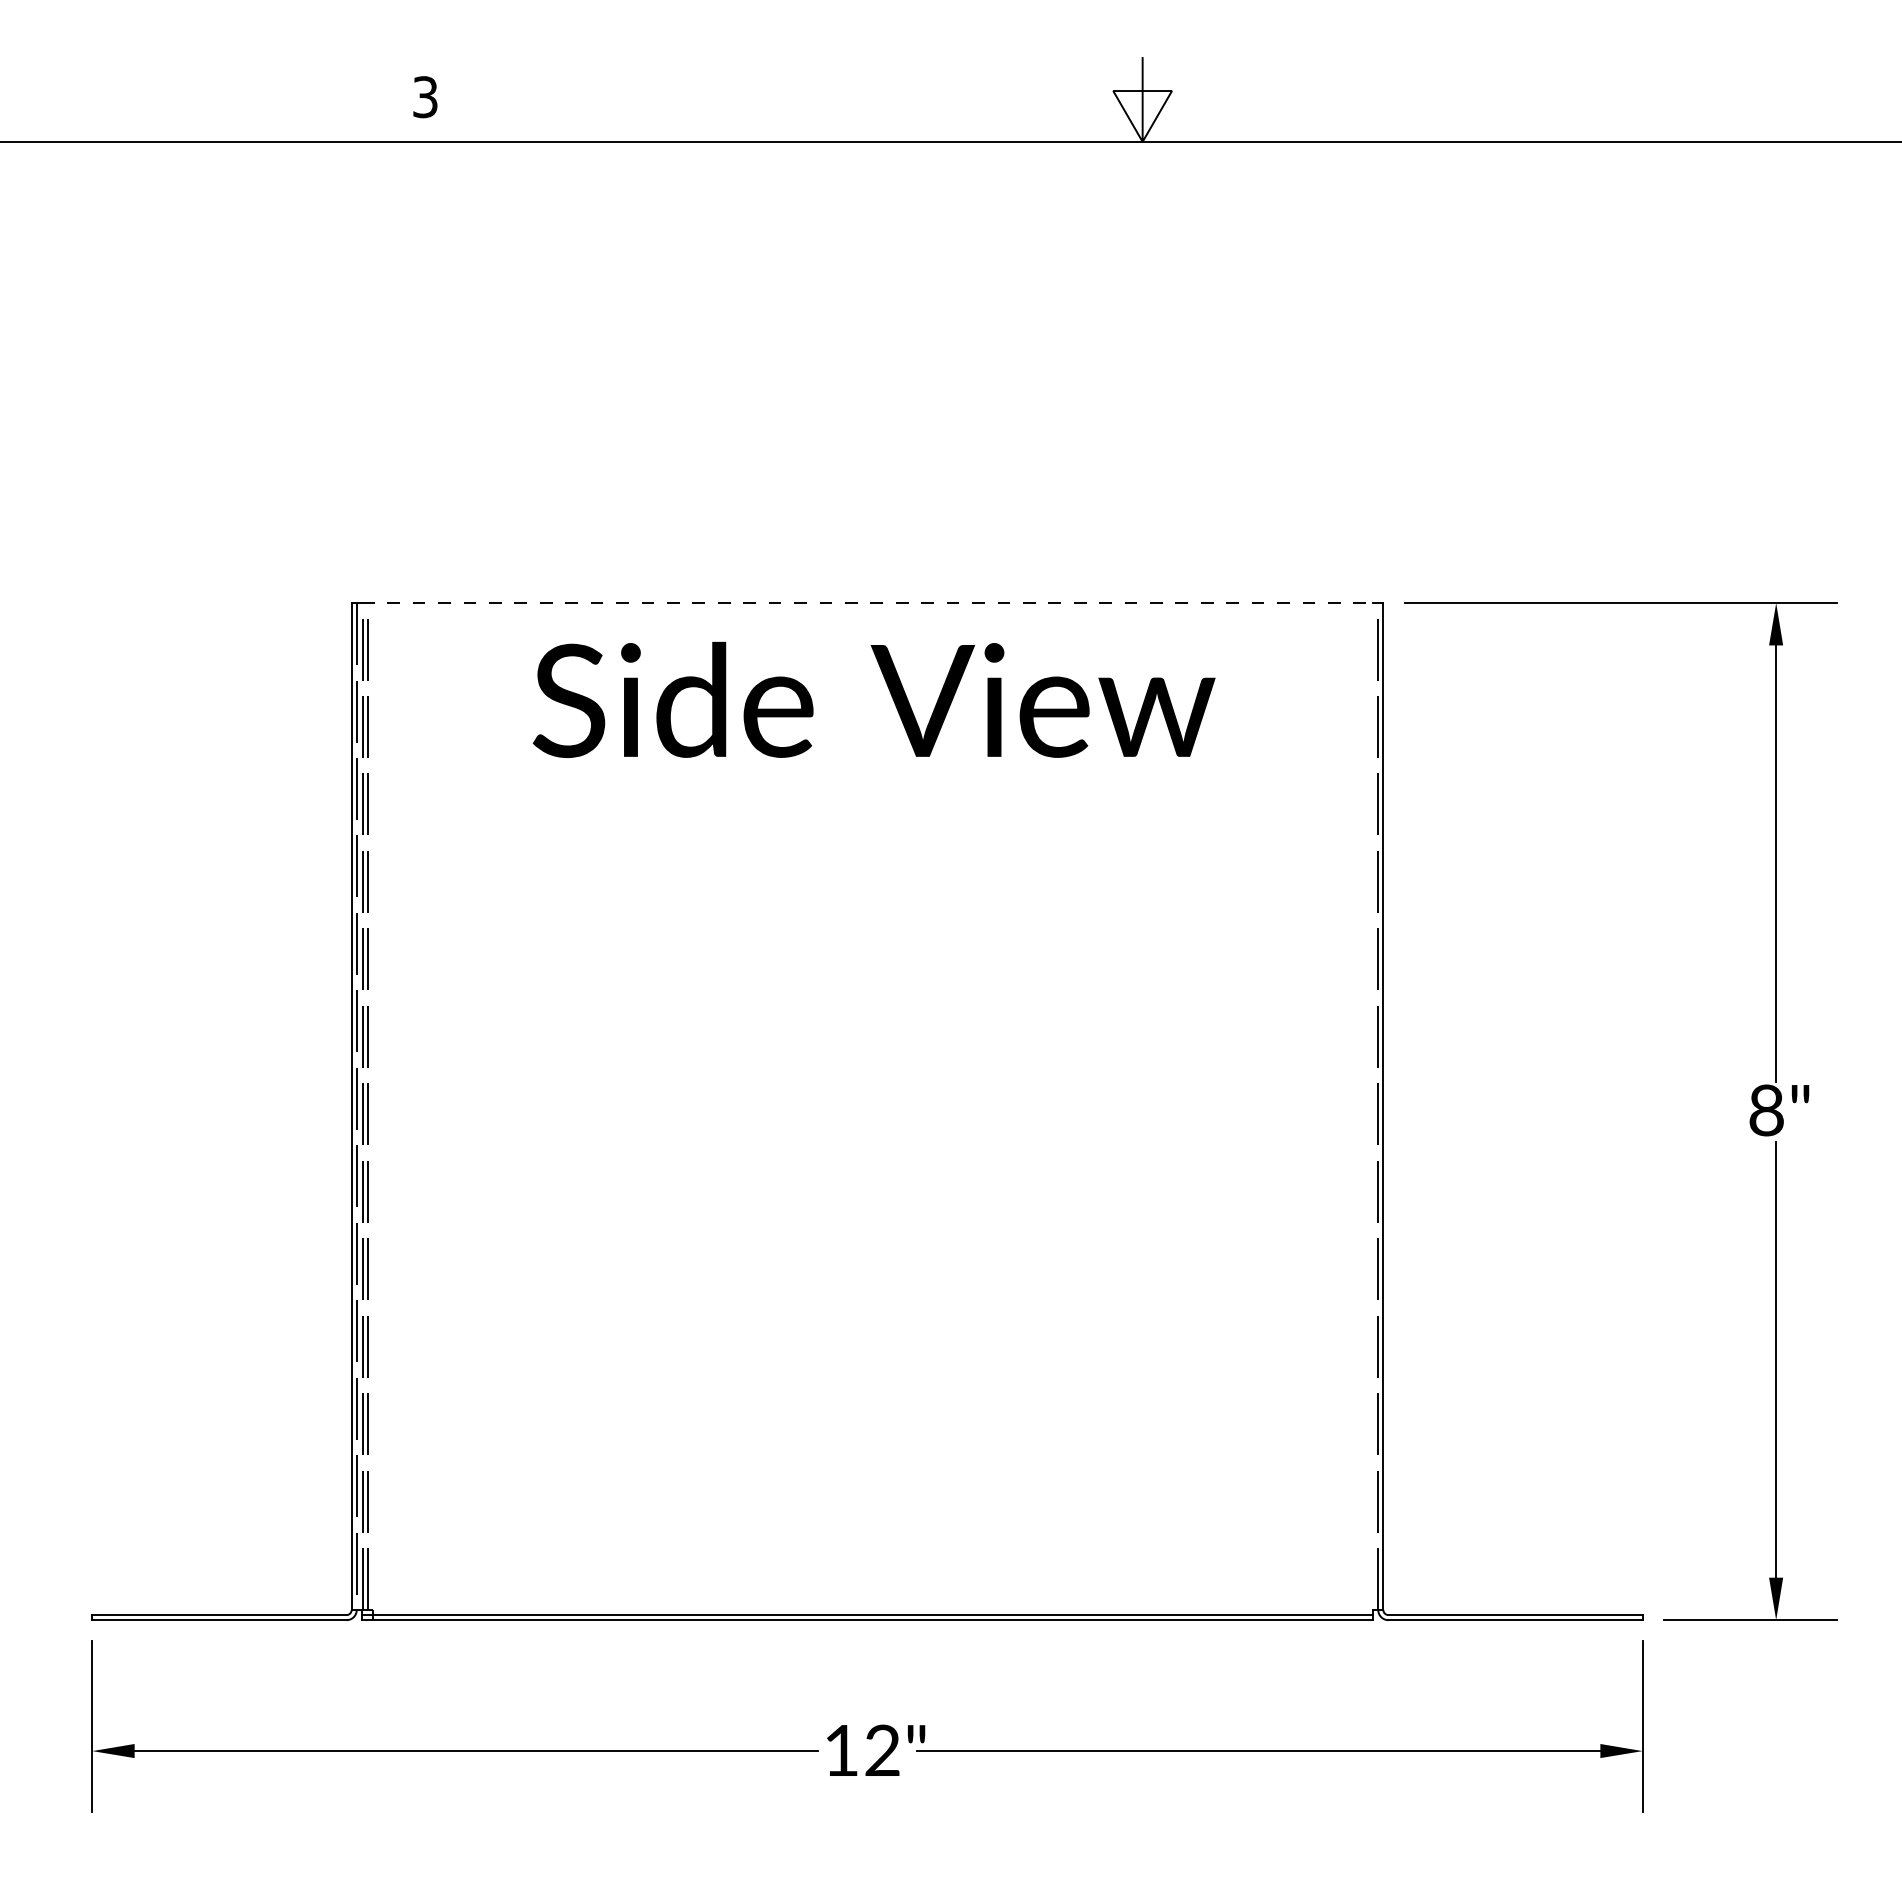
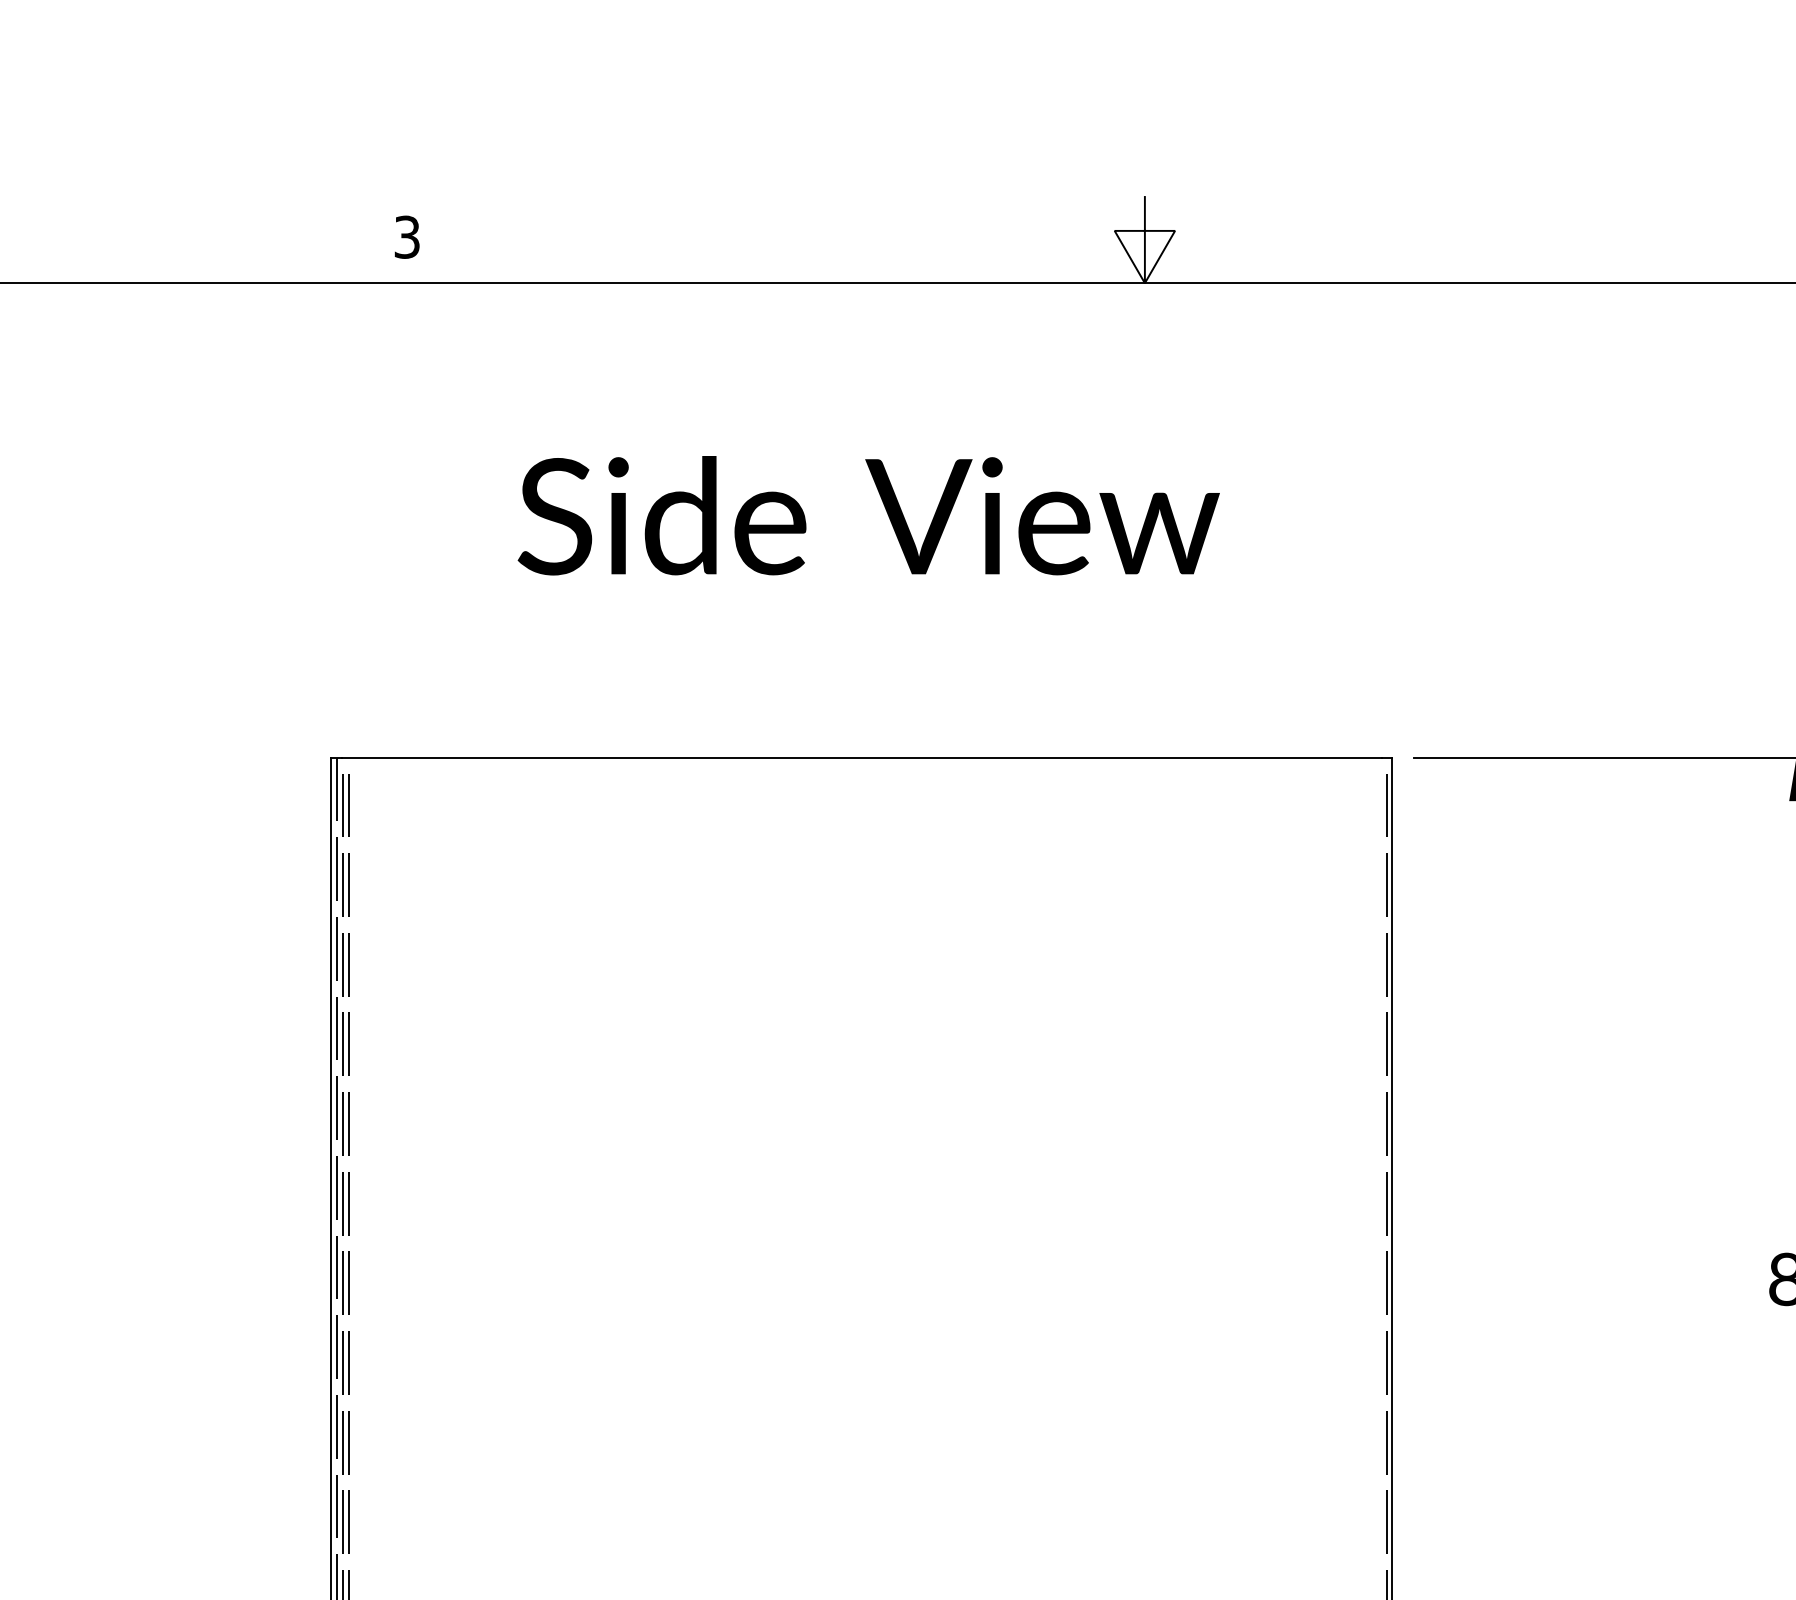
line: (867, 603) -> (861, 758), dashed -> solid
text: (874, 699) -> (869, 515), moved

